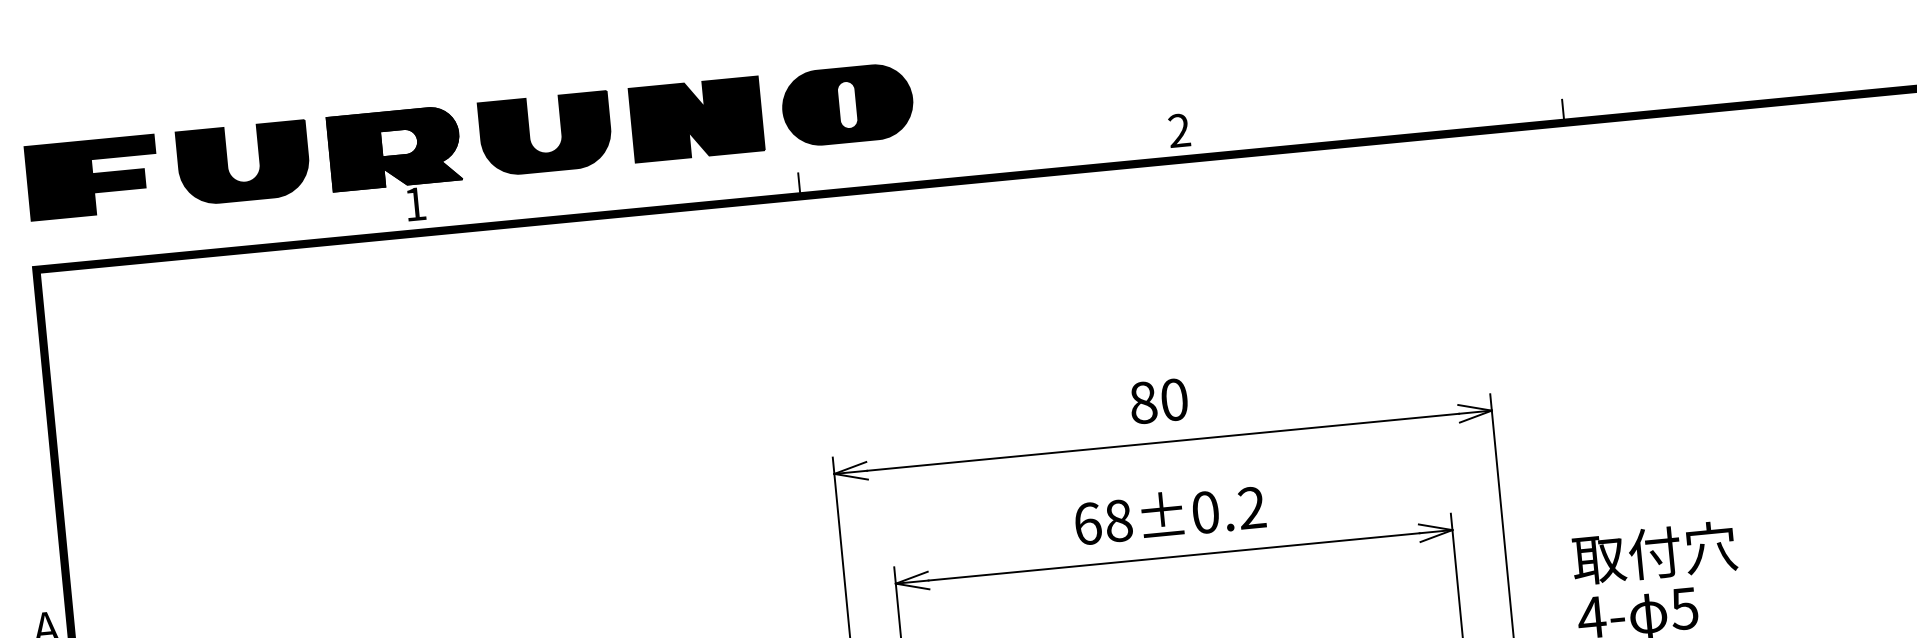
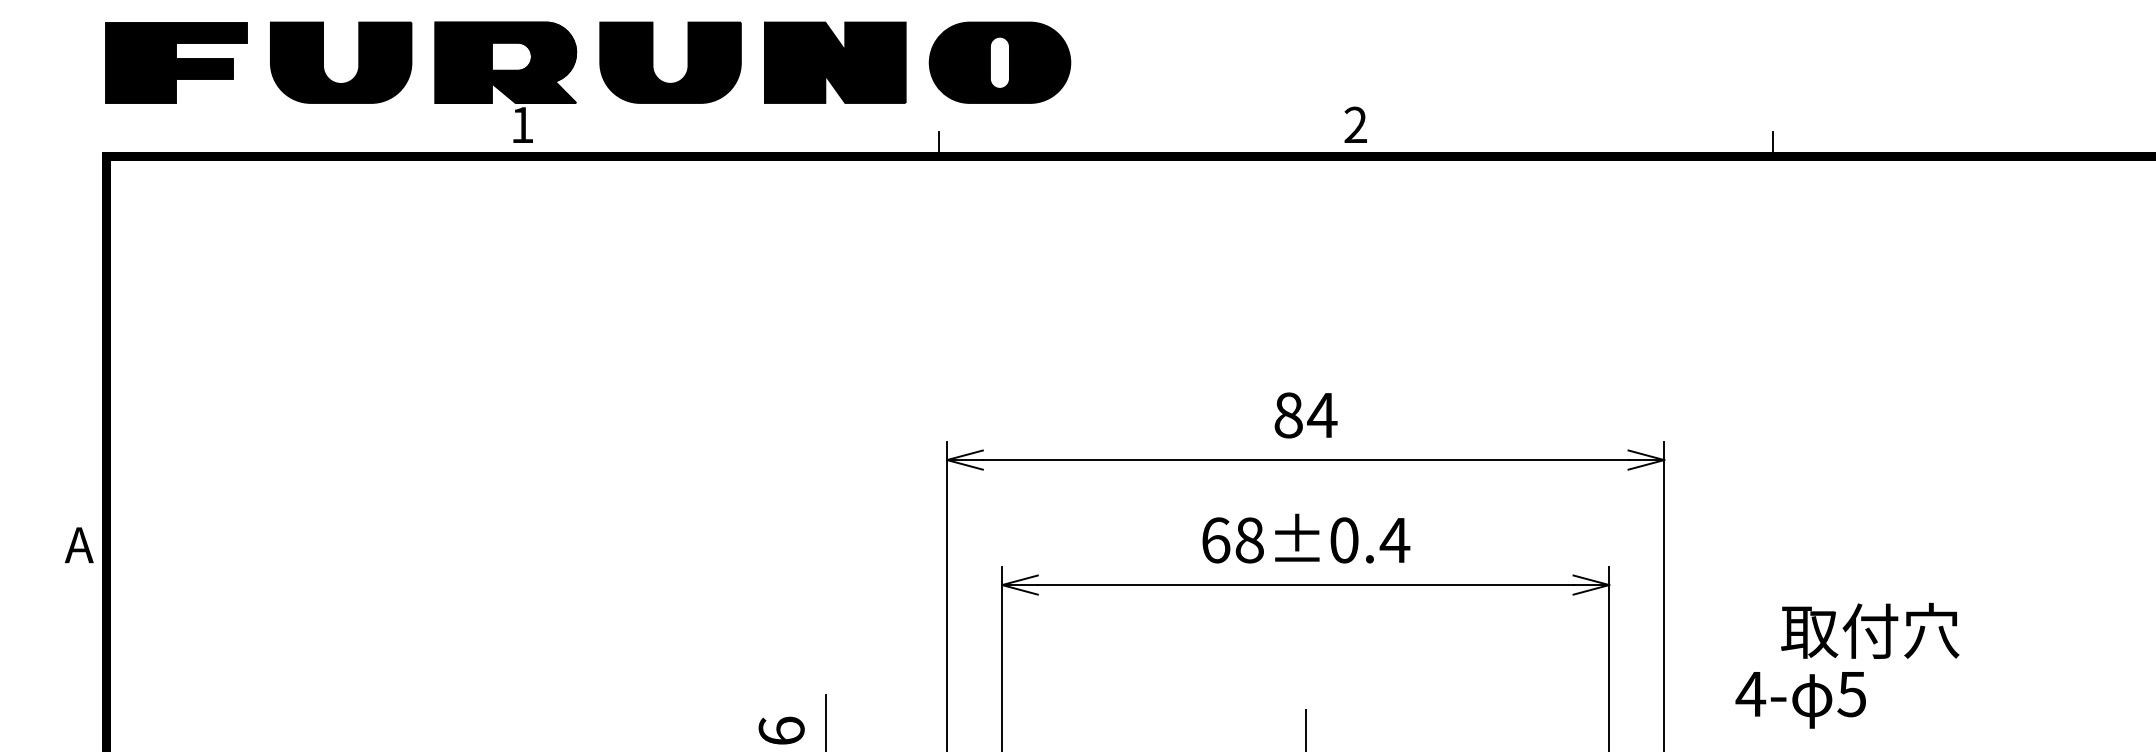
text: (1174, 399) -> (1322, 415), 80 -> 84
text: (1251, 507) -> (1394, 539), 68±0.2 -> 68±0.4
text: (1654, 552) -> (1870, 630), moved

